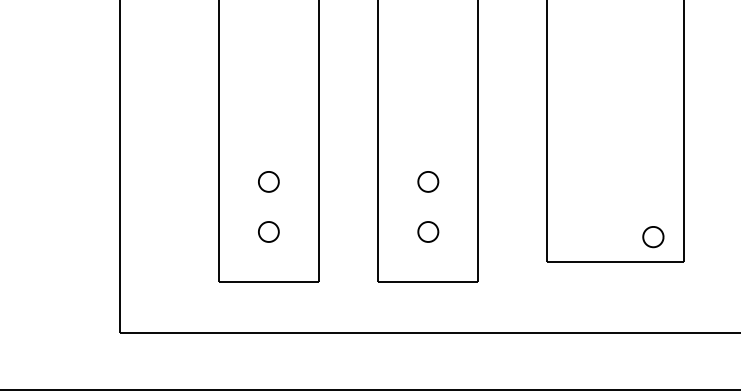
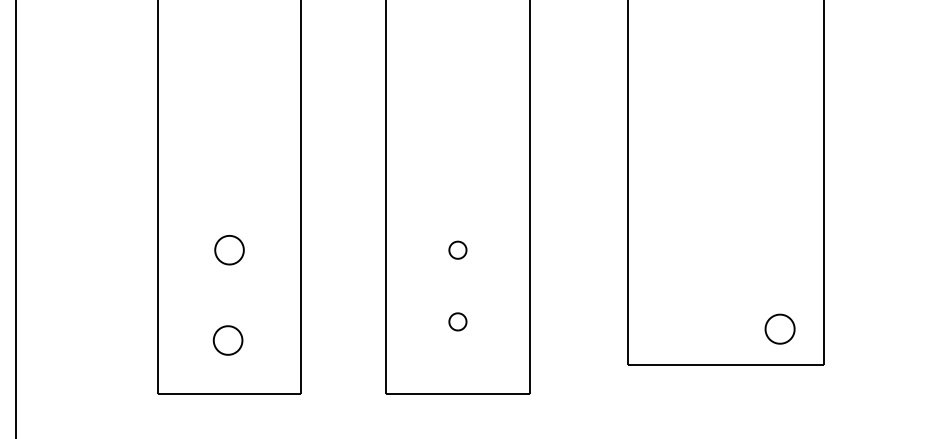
part: (428, 181) -> (458, 249), size x0.6
part: (268, 231) -> (227, 339), moved
part: (428, 231) -> (458, 321), size x0.6

